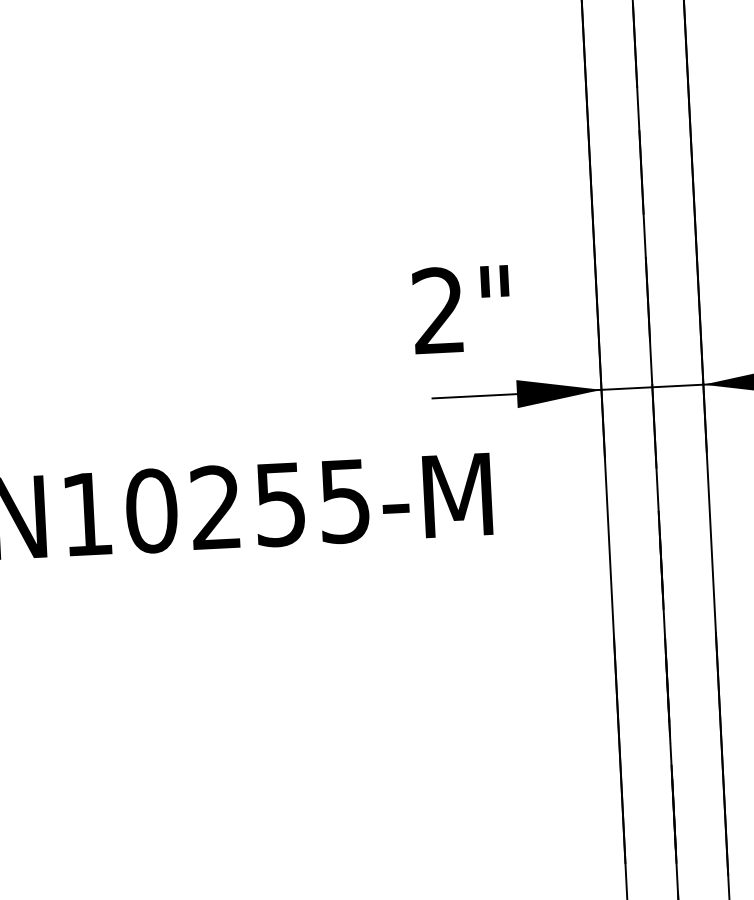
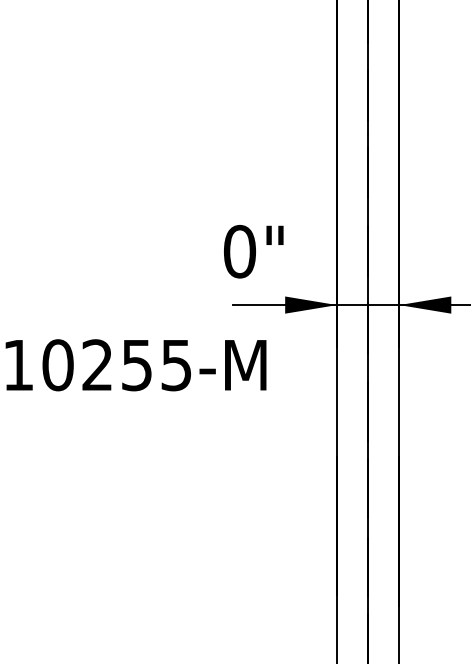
text: (439, 310) -> (240, 251), 2" -> 0"

